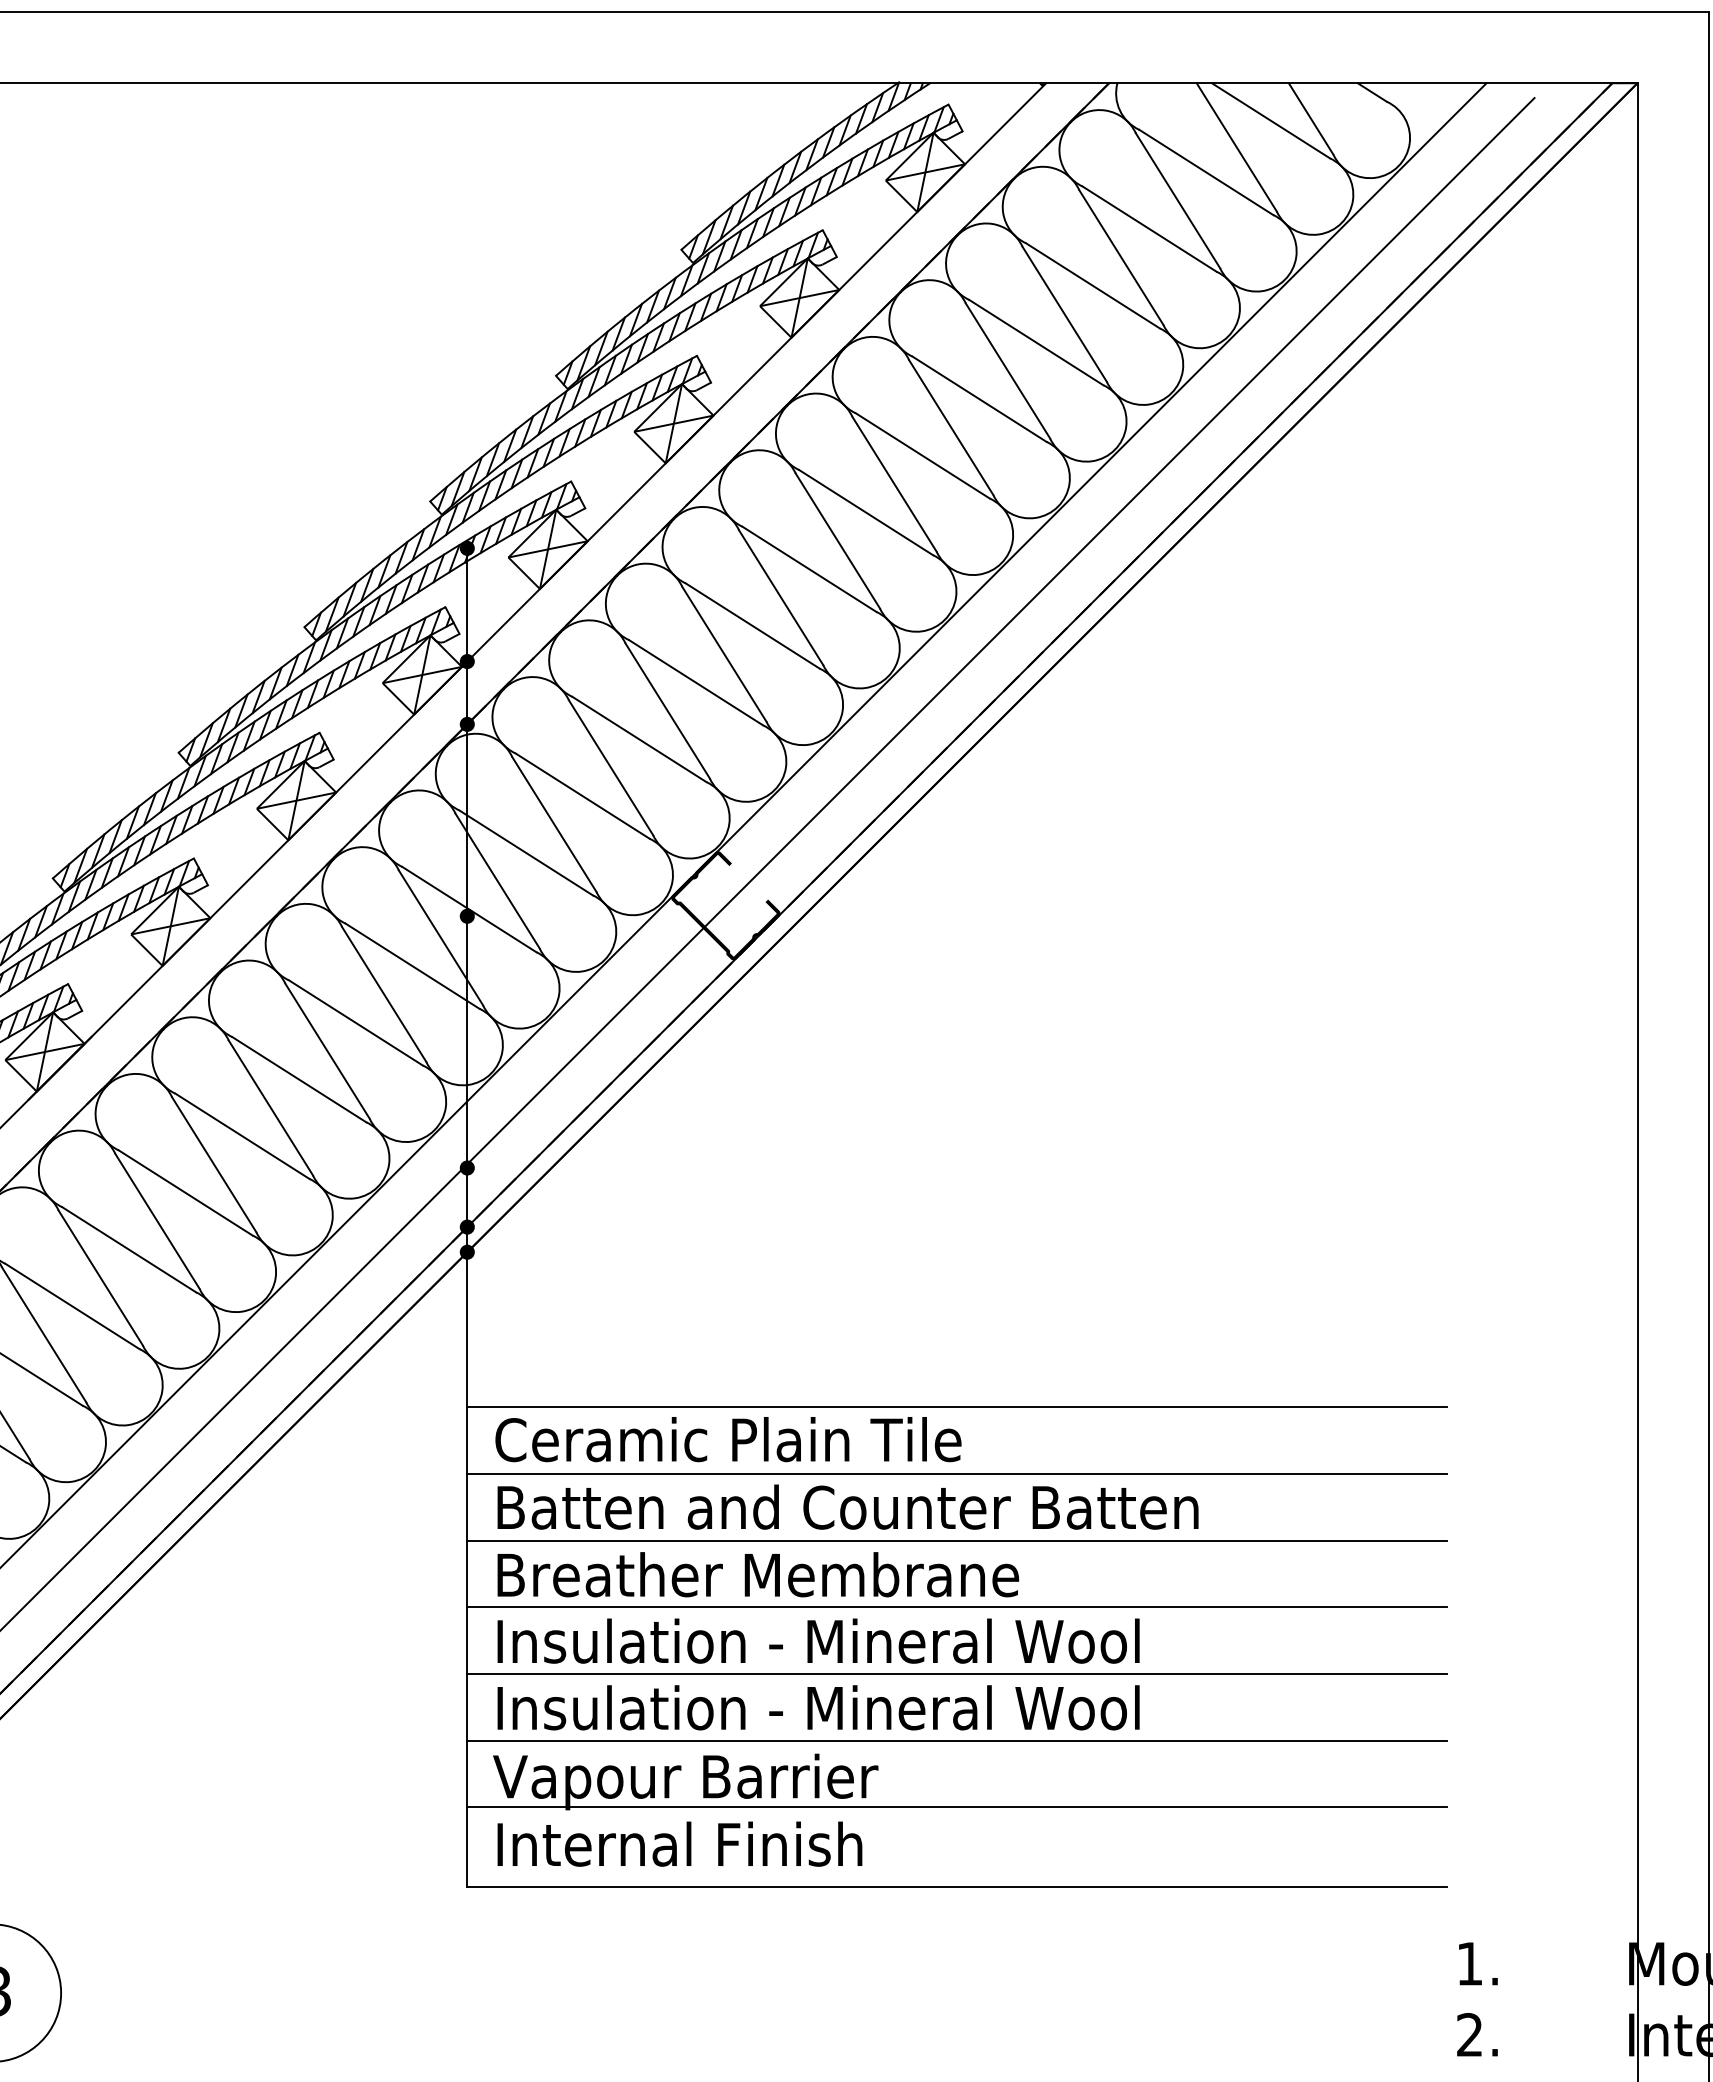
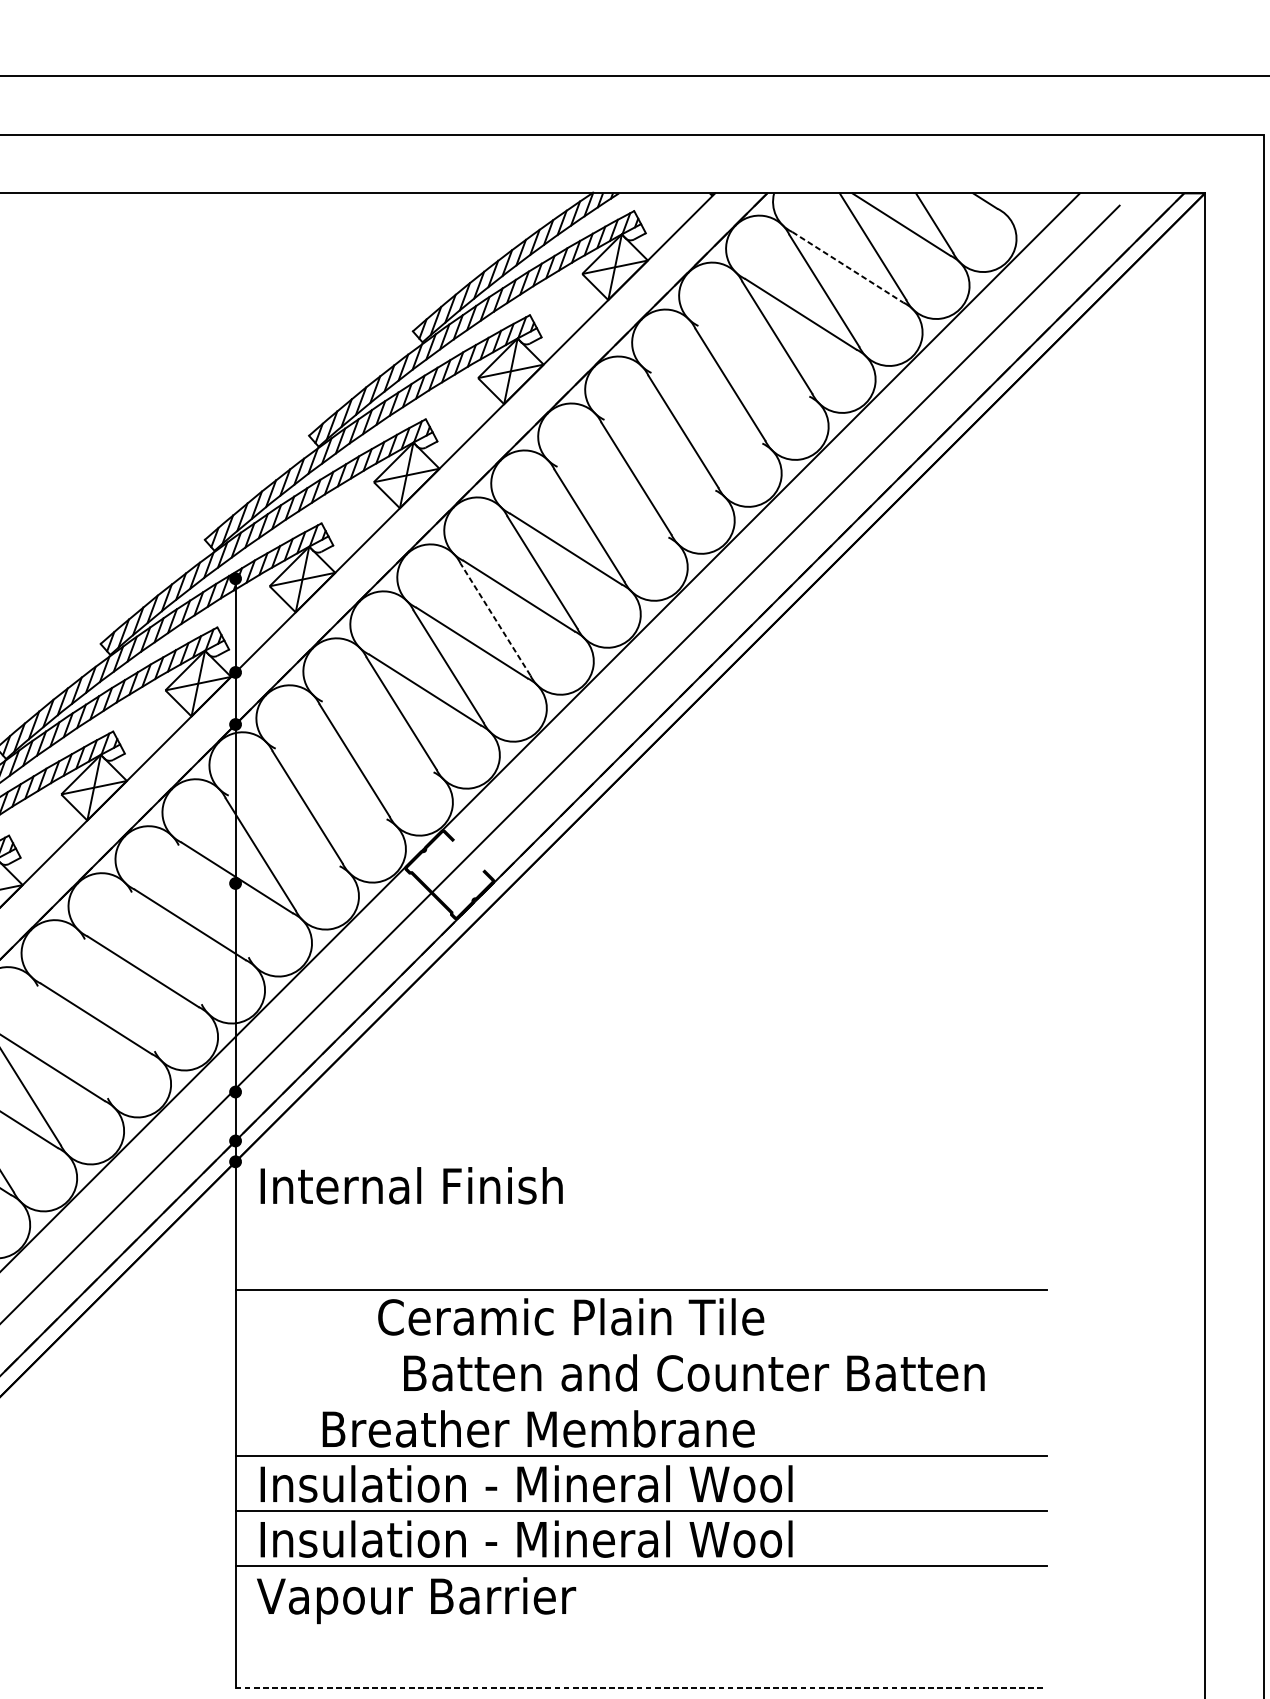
line: (1206, 172) -> (847, 267), solid -> dashed
line: (1092, 285) -> (753, 360), removed
line: (1036, 342) -> (707, 408), removed
line: (979, 398) -> (659, 454), removed
line: (922, 455) -> (612, 501), removed
line: (780, 597) -> (495, 619), solid -> dashed
line: (639, 739) -> (378, 737), removed
line: (582, 795) -> (330, 783), removed
line: (525, 852) -> (283, 830), removed
line: (440, 937) -> (213, 901), removed
line: (384, 994) -> (166, 948), removed
line: (327, 1050) -> (119, 994), removed
line: (270, 1107) -> (72, 1041), removed
text: (728, 1439) -> (571, 1316), moved
line: (956, 1473) -> (640, 1345), removed
text: (847, 1506) -> (693, 1372), moved
line: (956, 1540) -> (640, 1400), removed
text: (758, 1574) -> (538, 1428), moved
line: (956, 1807) -> (640, 1621), removed
text: (679, 1843) -> (411, 1185), moved
line: (957, 1887) -> (641, 1688), solid -> dashed

